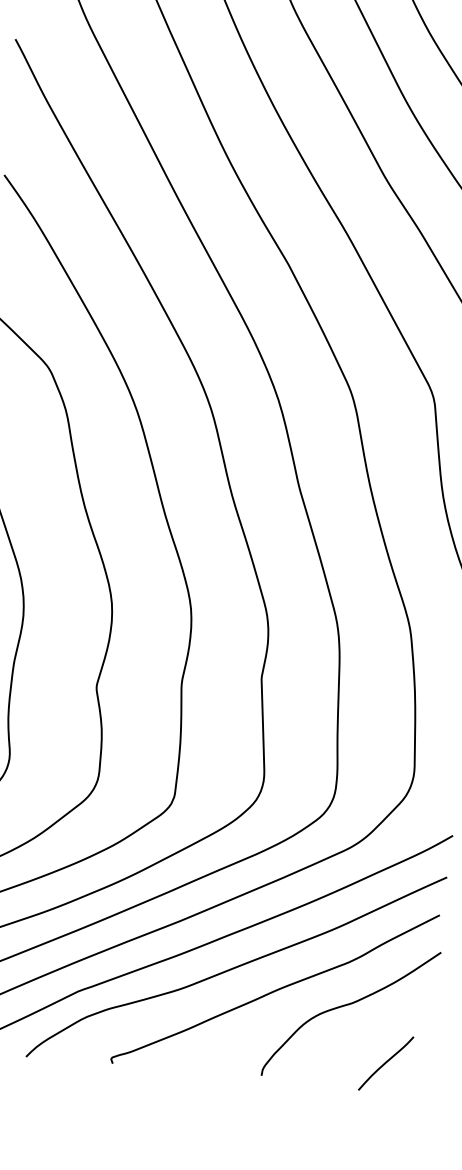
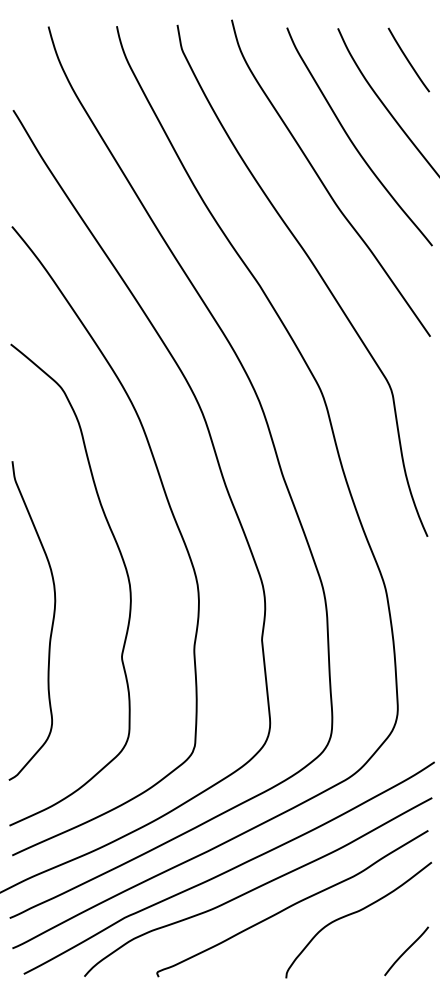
curve: (385, 1063) -> (406, 951), moved

